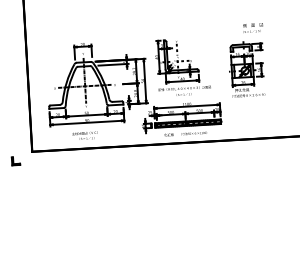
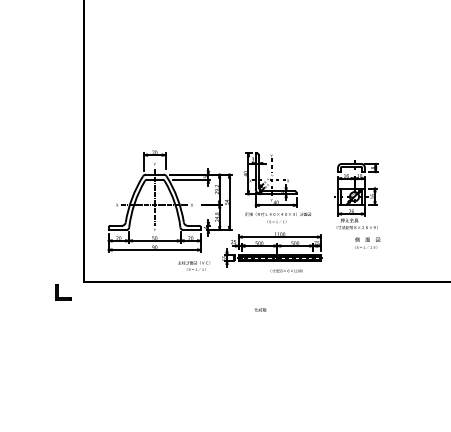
text: (253, 27) -> (367, 242), moved
text: (169, 134) -> (260, 309), moved
text: (85, 135) -> (194, 265), moved
part: (16, 161) -> (63, 292), size x1.6

